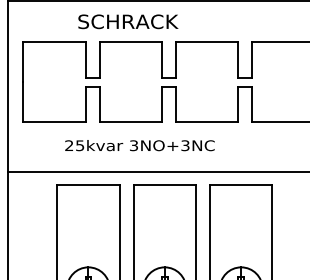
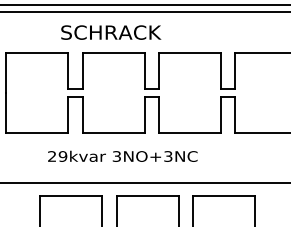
text: (79, 145) -> (62, 156), 25kvar -> 29kvar

